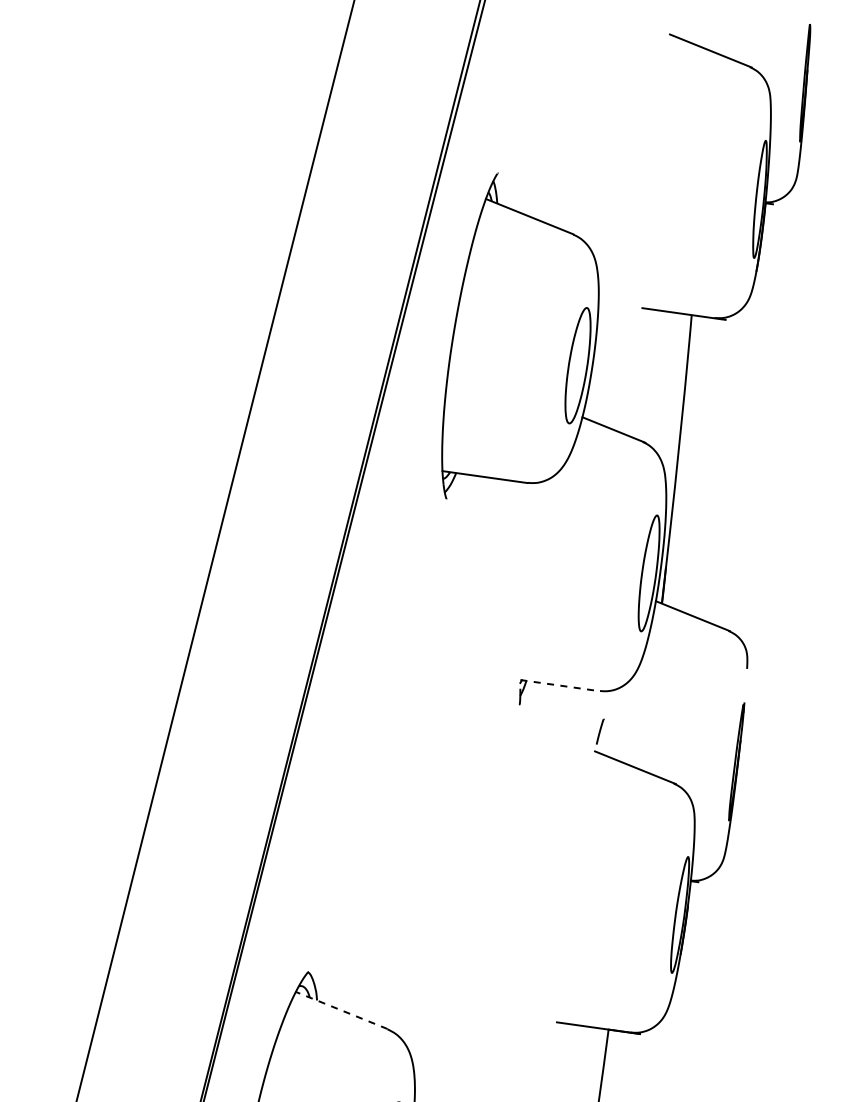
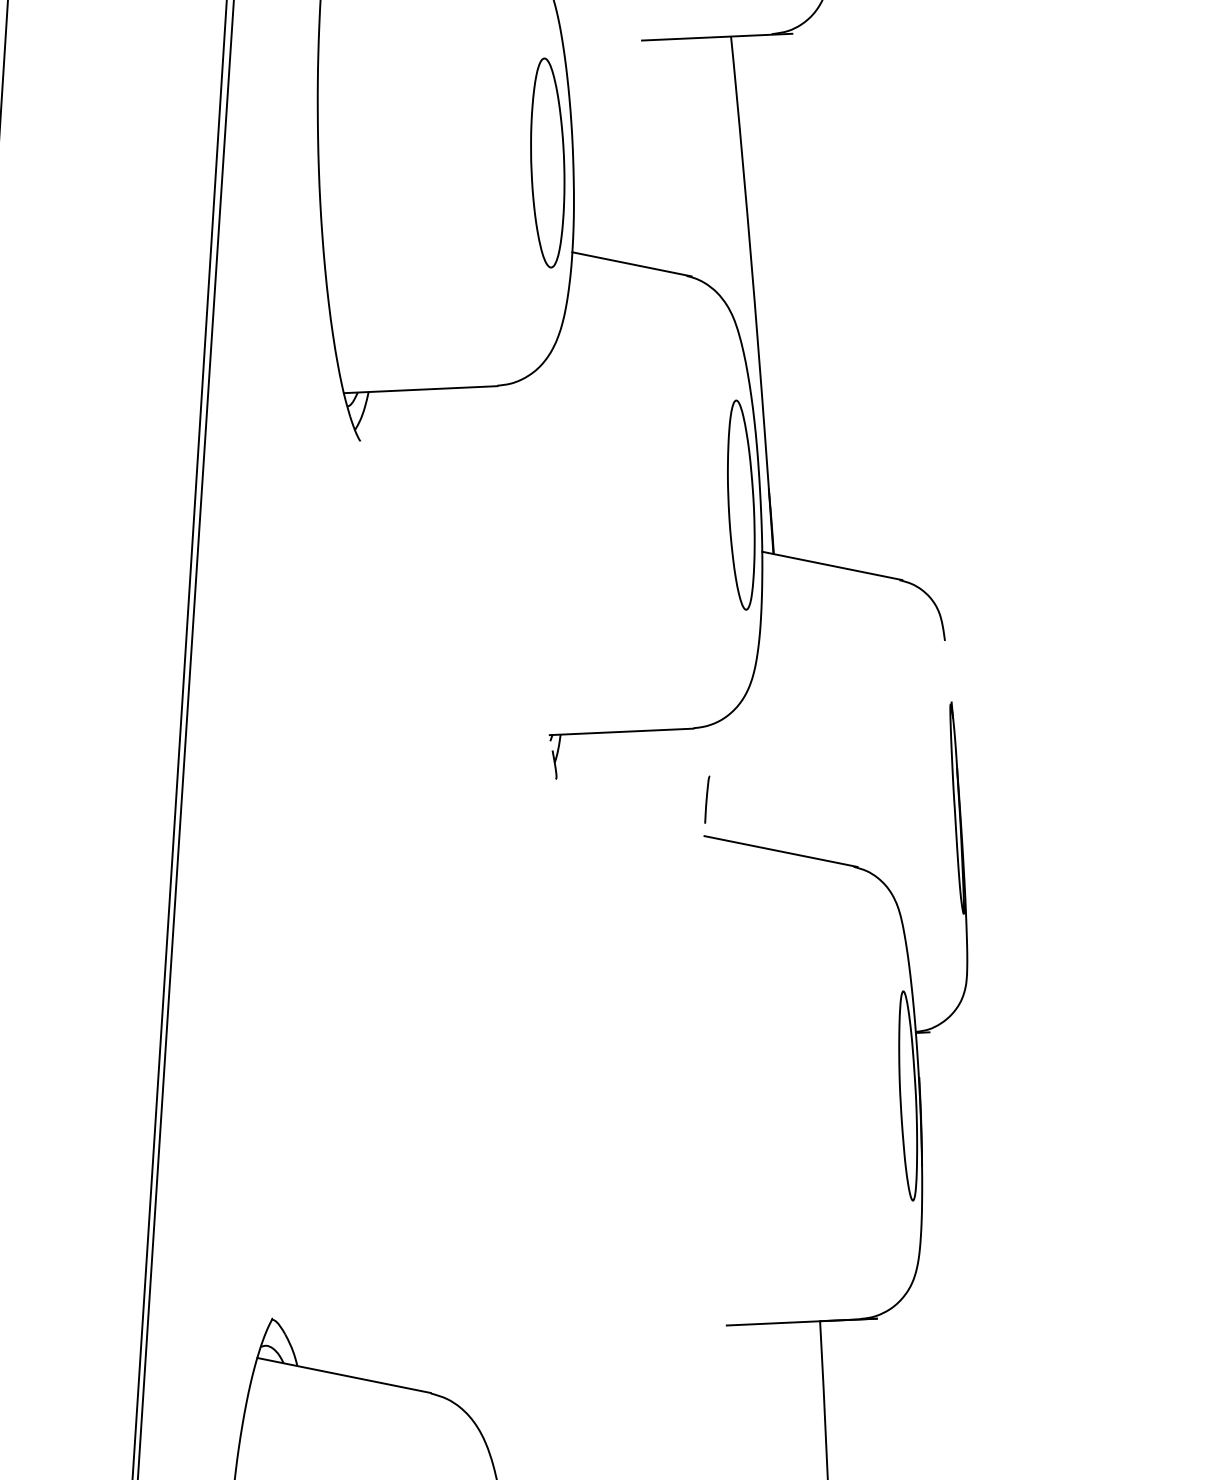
line: (560, 685) -> (622, 731), dashed -> solid
line: (341, 1010) -> (343, 1375), dashed -> solid

